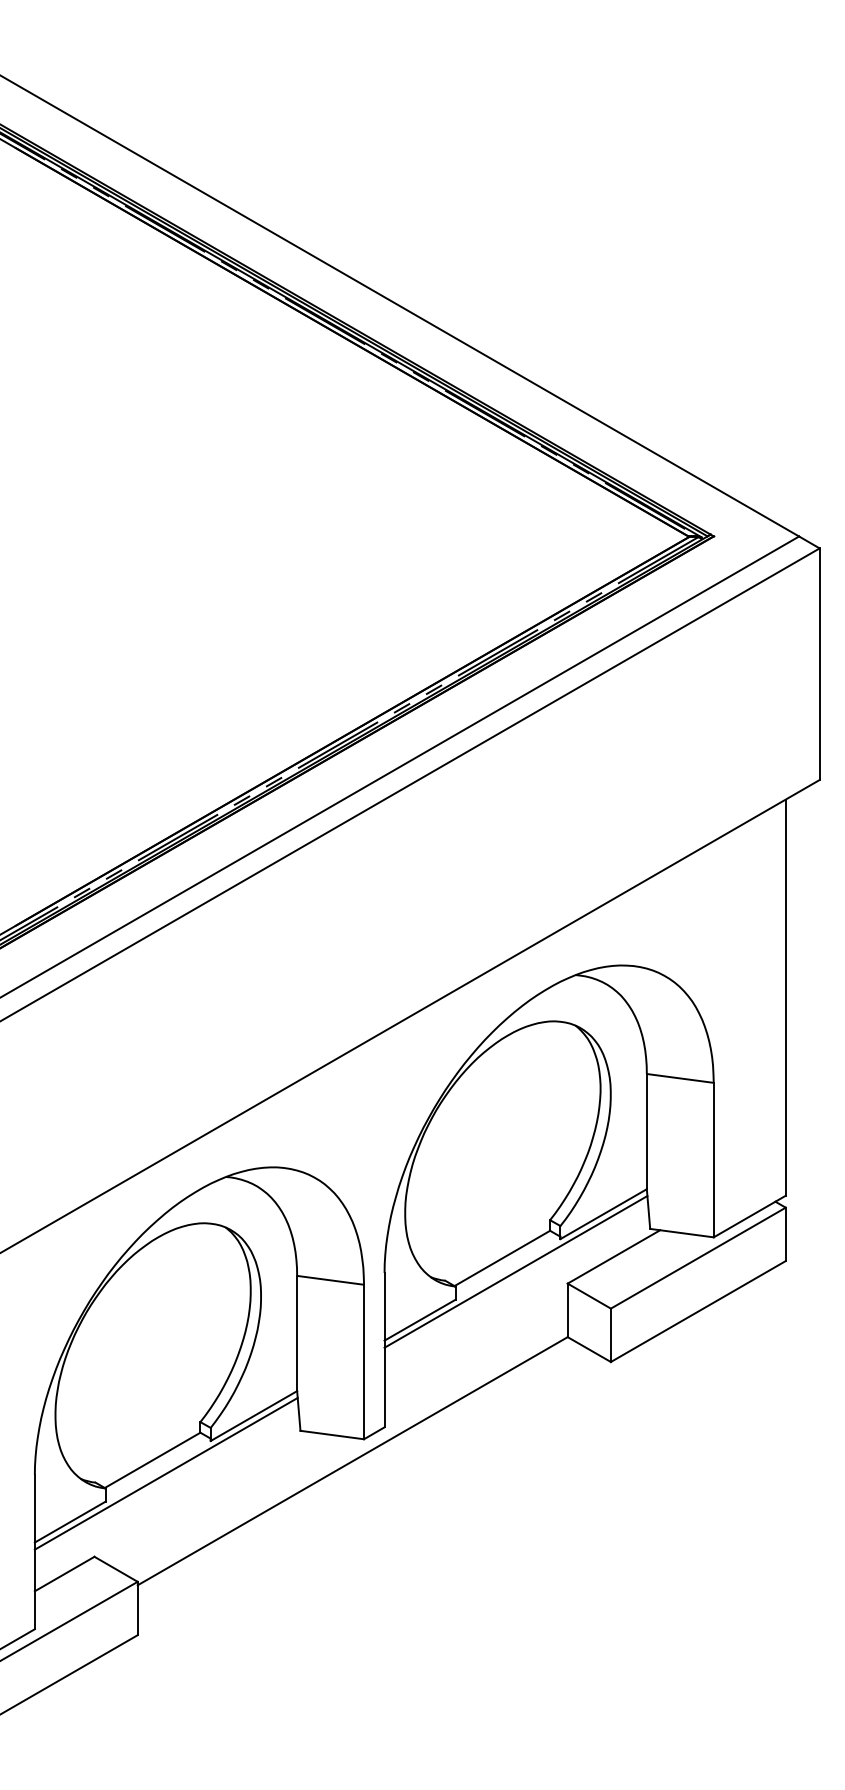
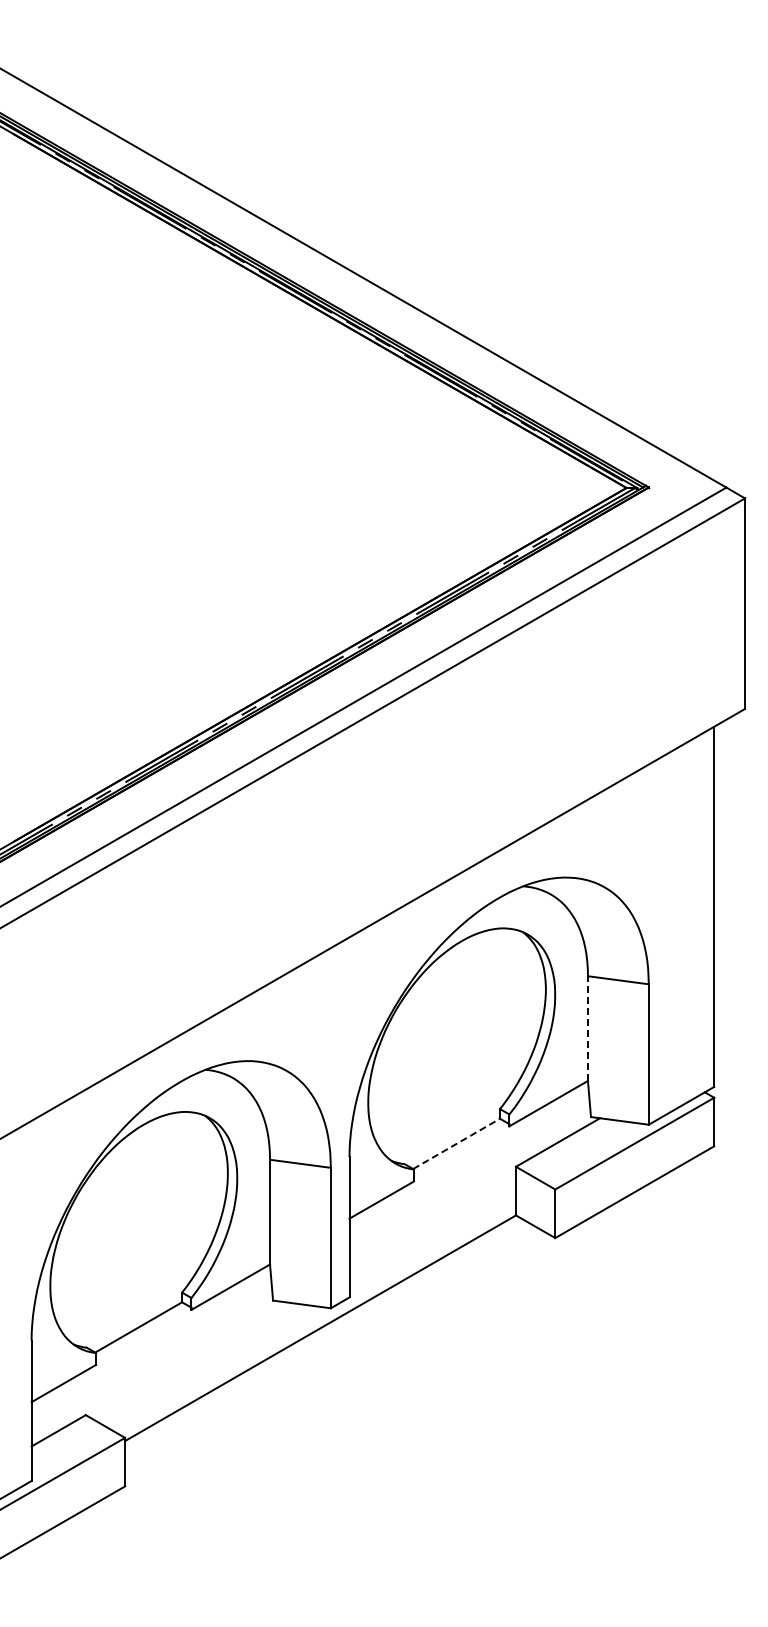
line: (646, 1131) -> (587, 1028), solid -> dashed
line: (503, 1258) -> (457, 1143), solid -> dashed
line: (515, 1272) -> (468, 1156), removed
line: (165, 1473) -> (150, 1339), removed

